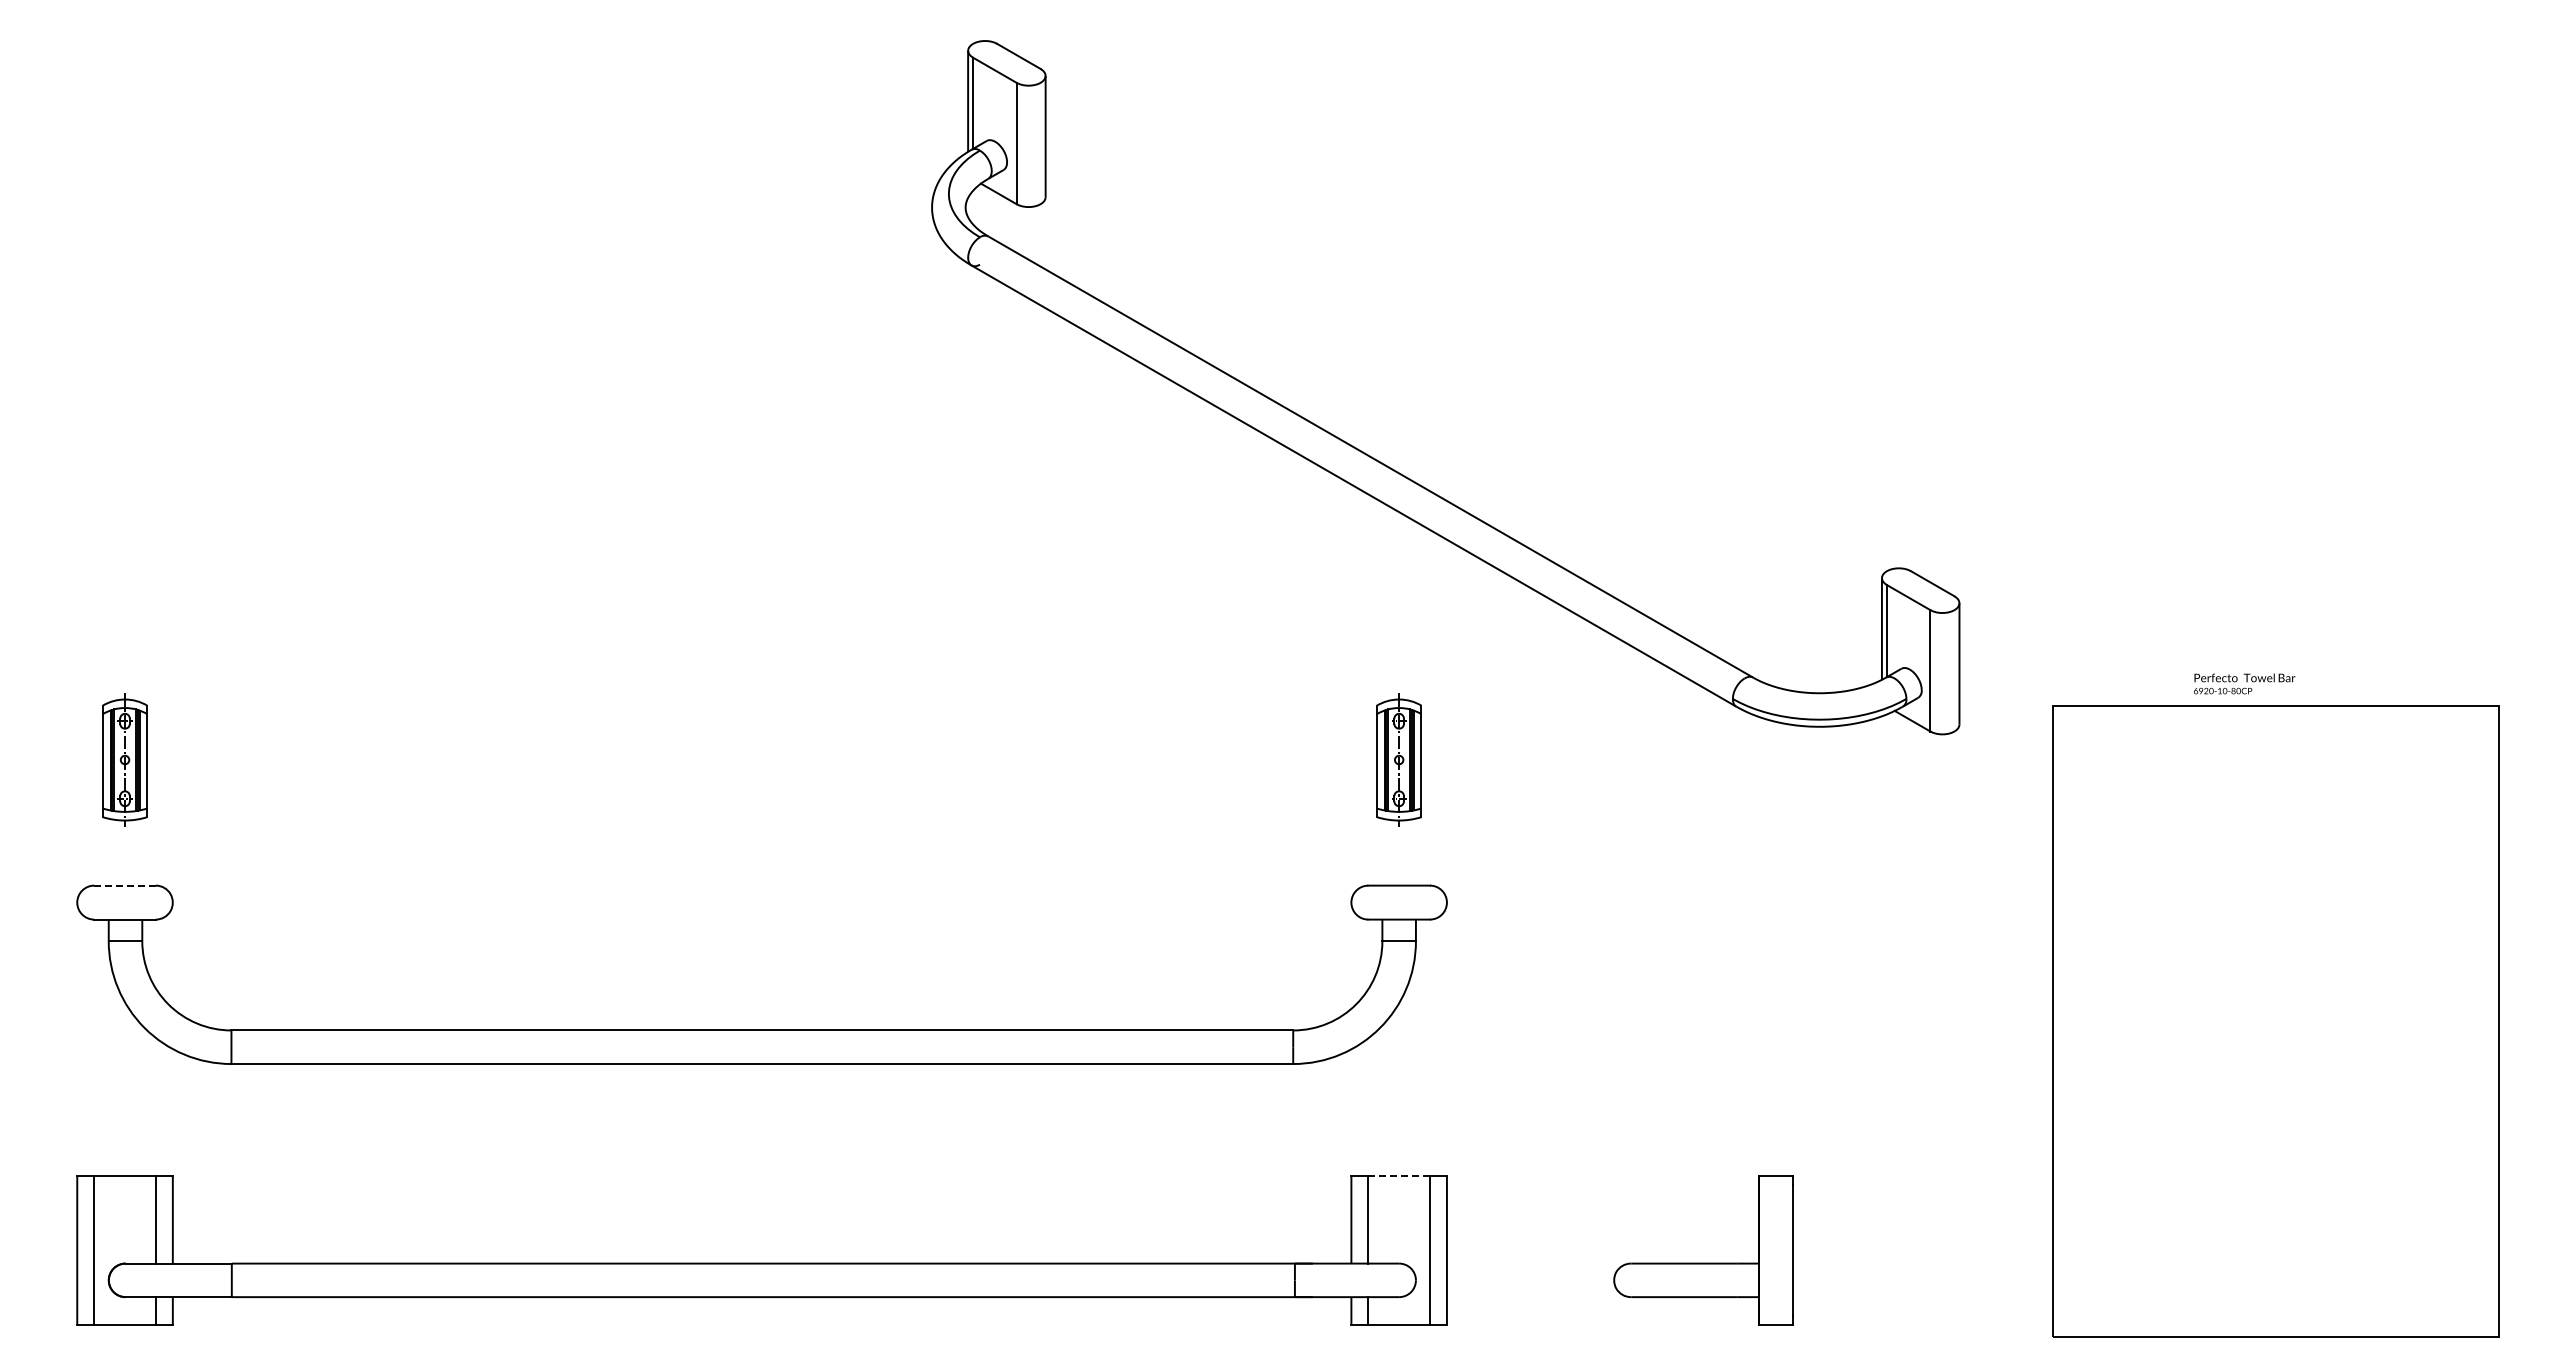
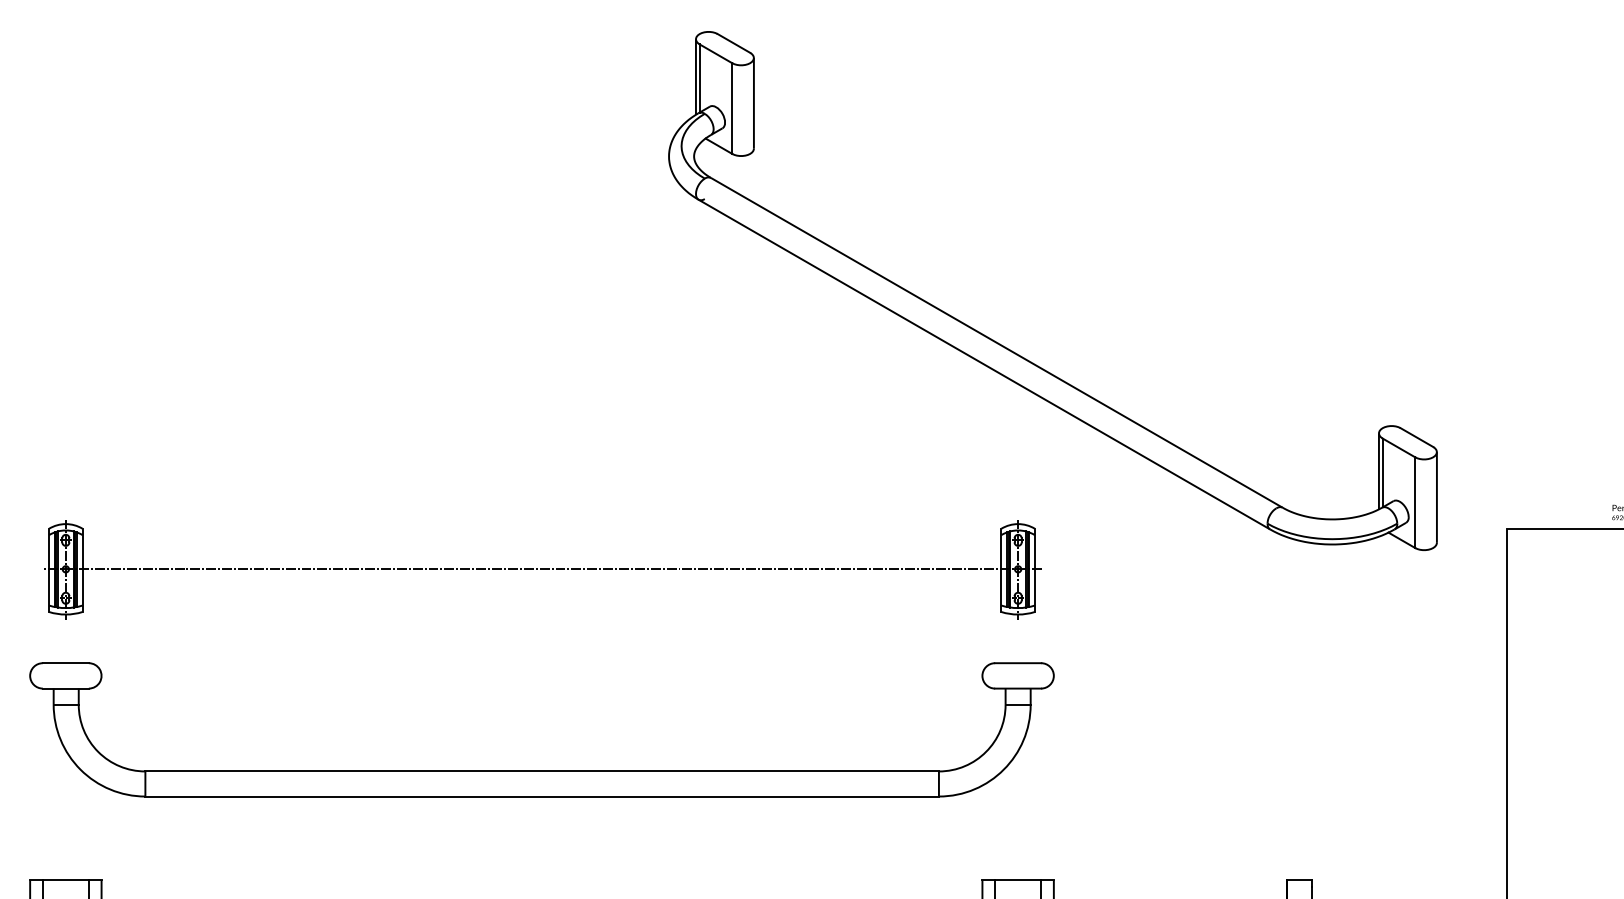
line: (763, 760) -> (543, 569), added
line: (125, 885) -> (66, 663), dashed -> solid
line: (1399, 1176) -> (1018, 880), dashed -> solid

